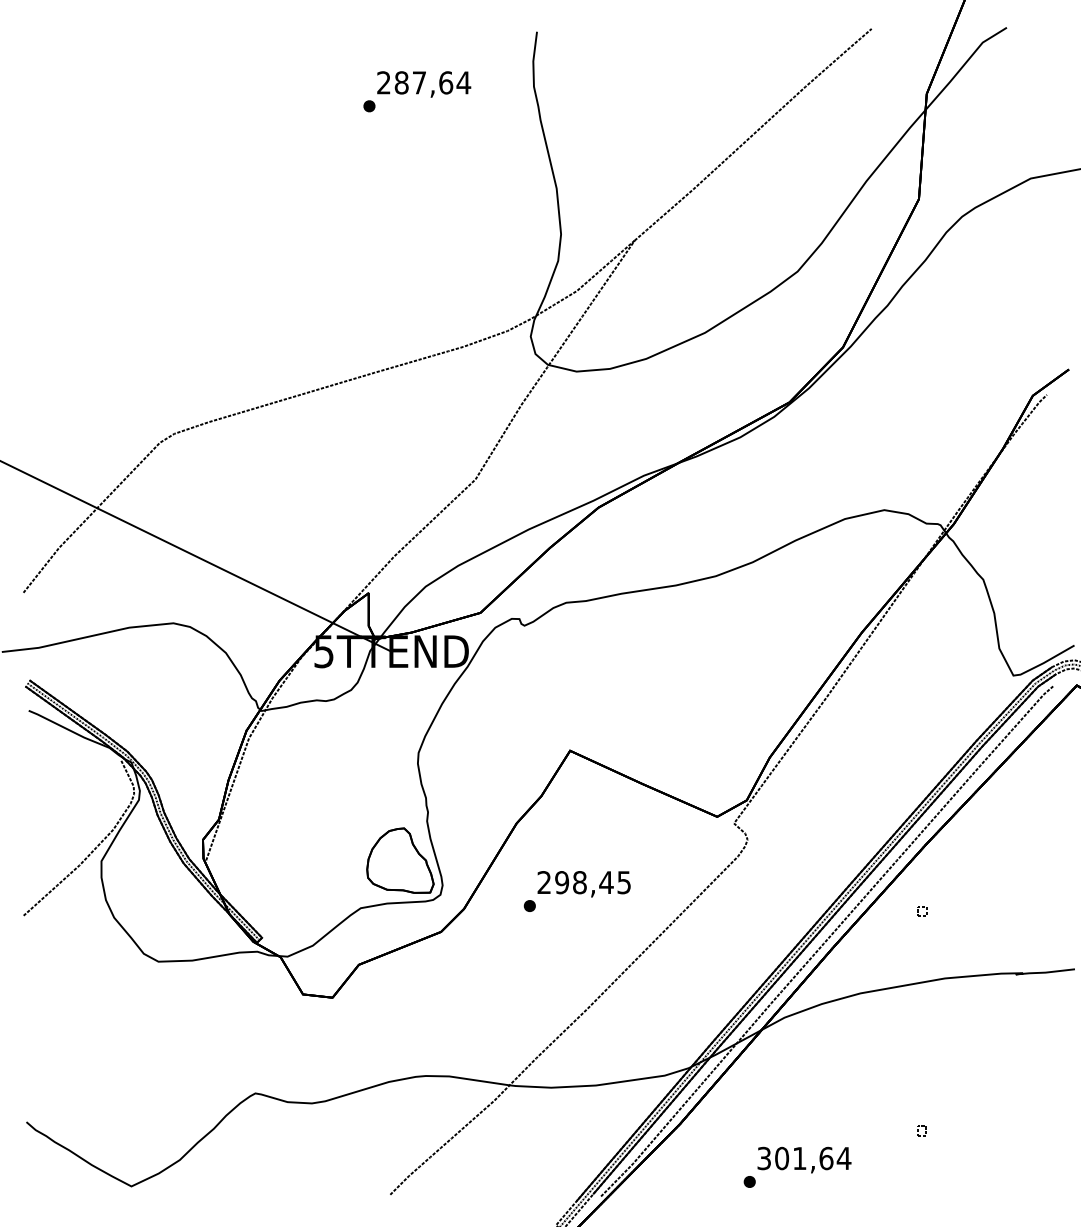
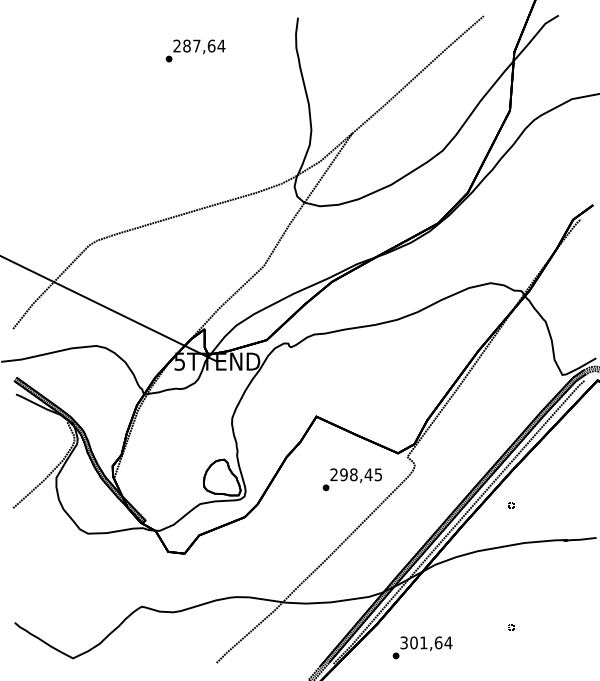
text: (417, 90) -> (195, 50), moved
text: (575, 891) -> (351, 479), moved
text: (797, 1166) -> (422, 647), moved

